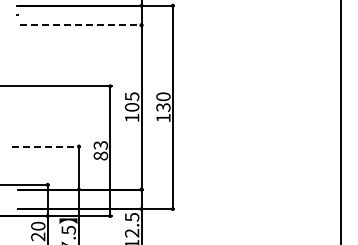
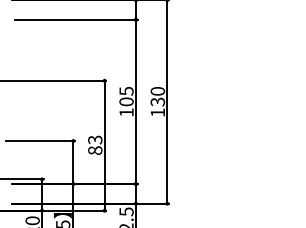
line: (81, 25) -> (75, 20), dashed -> solid
line: (46, 146) -> (40, 141), dashed -> solid

